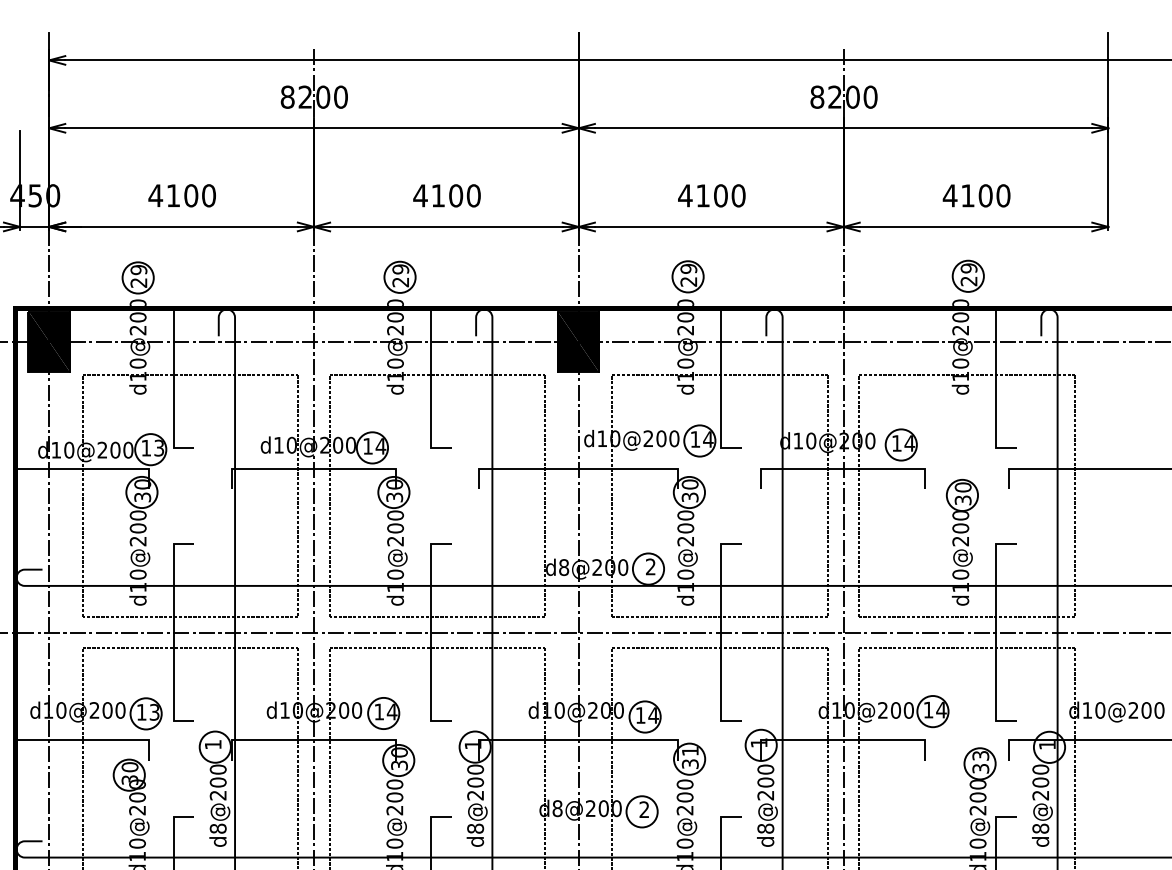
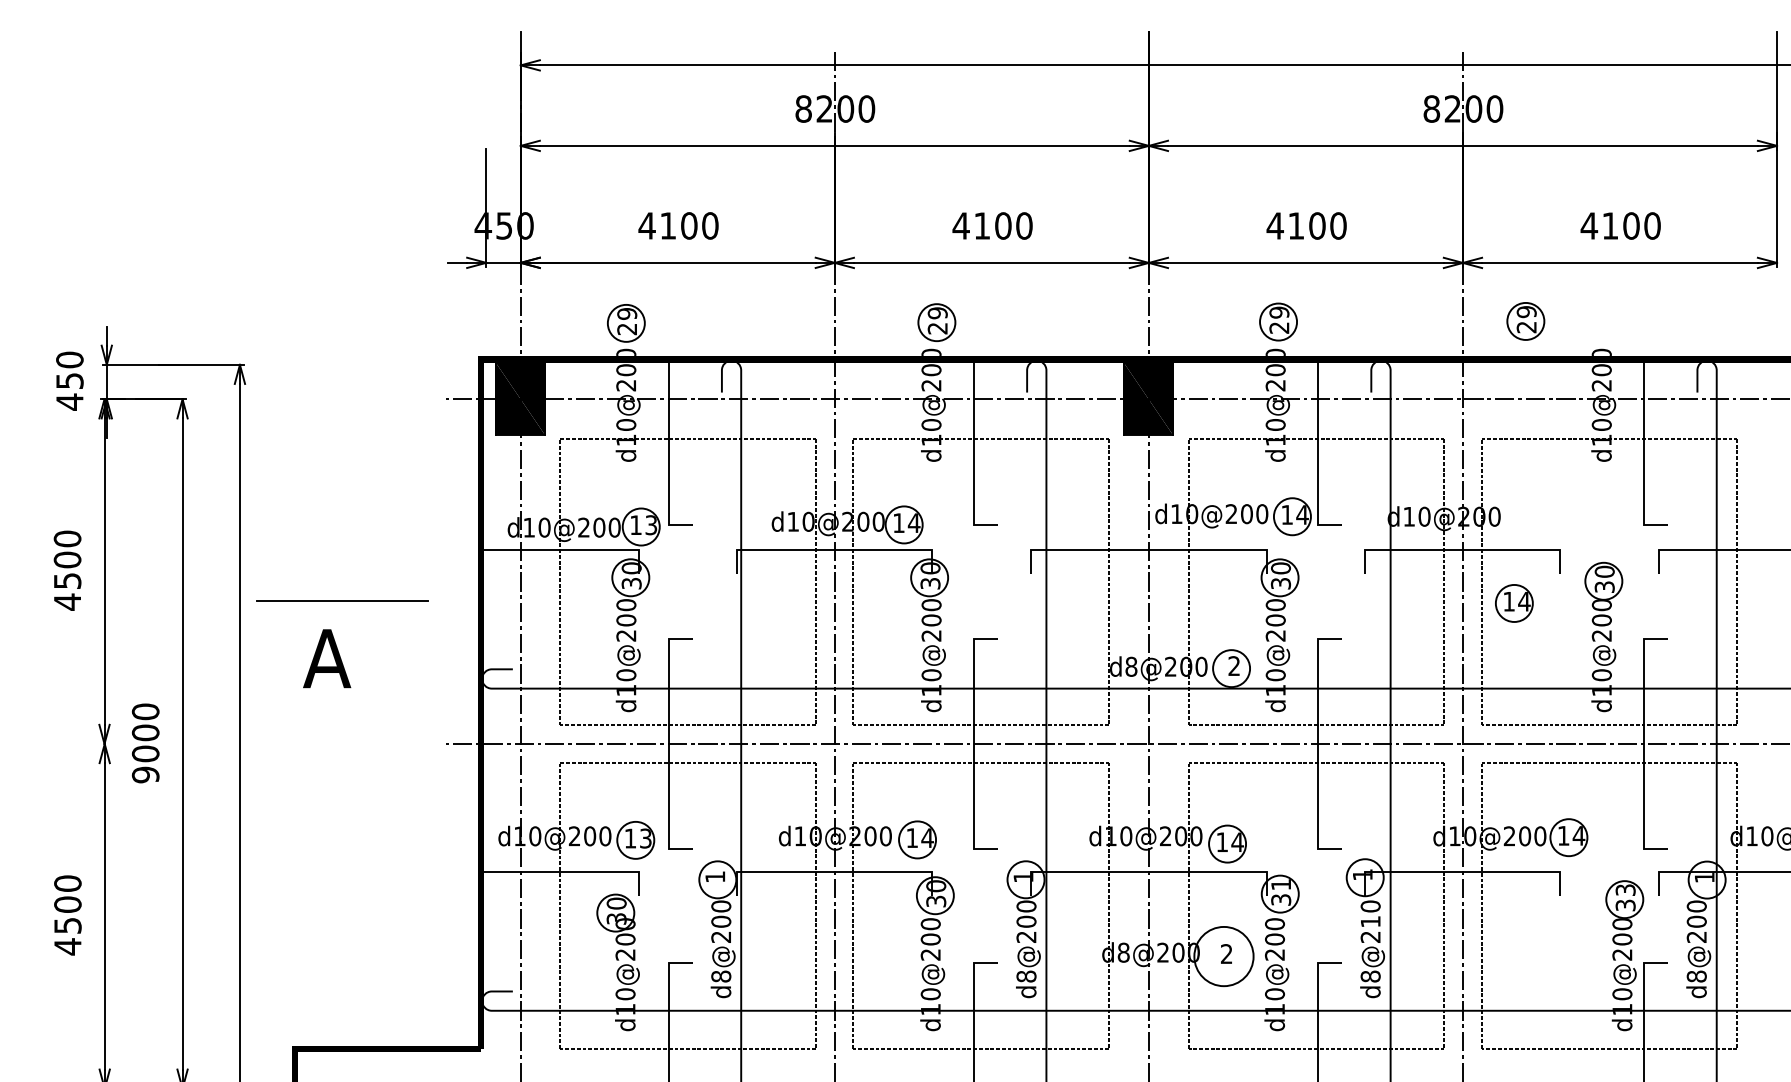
part: (968, 276) -> (1525, 321), moved
part: (901, 445) -> (1514, 603), moved
text: (765, 782) -> (1370, 921), d8@200 -> d8@210
circle: (641, 811) -> (1223, 956), size x1.6

